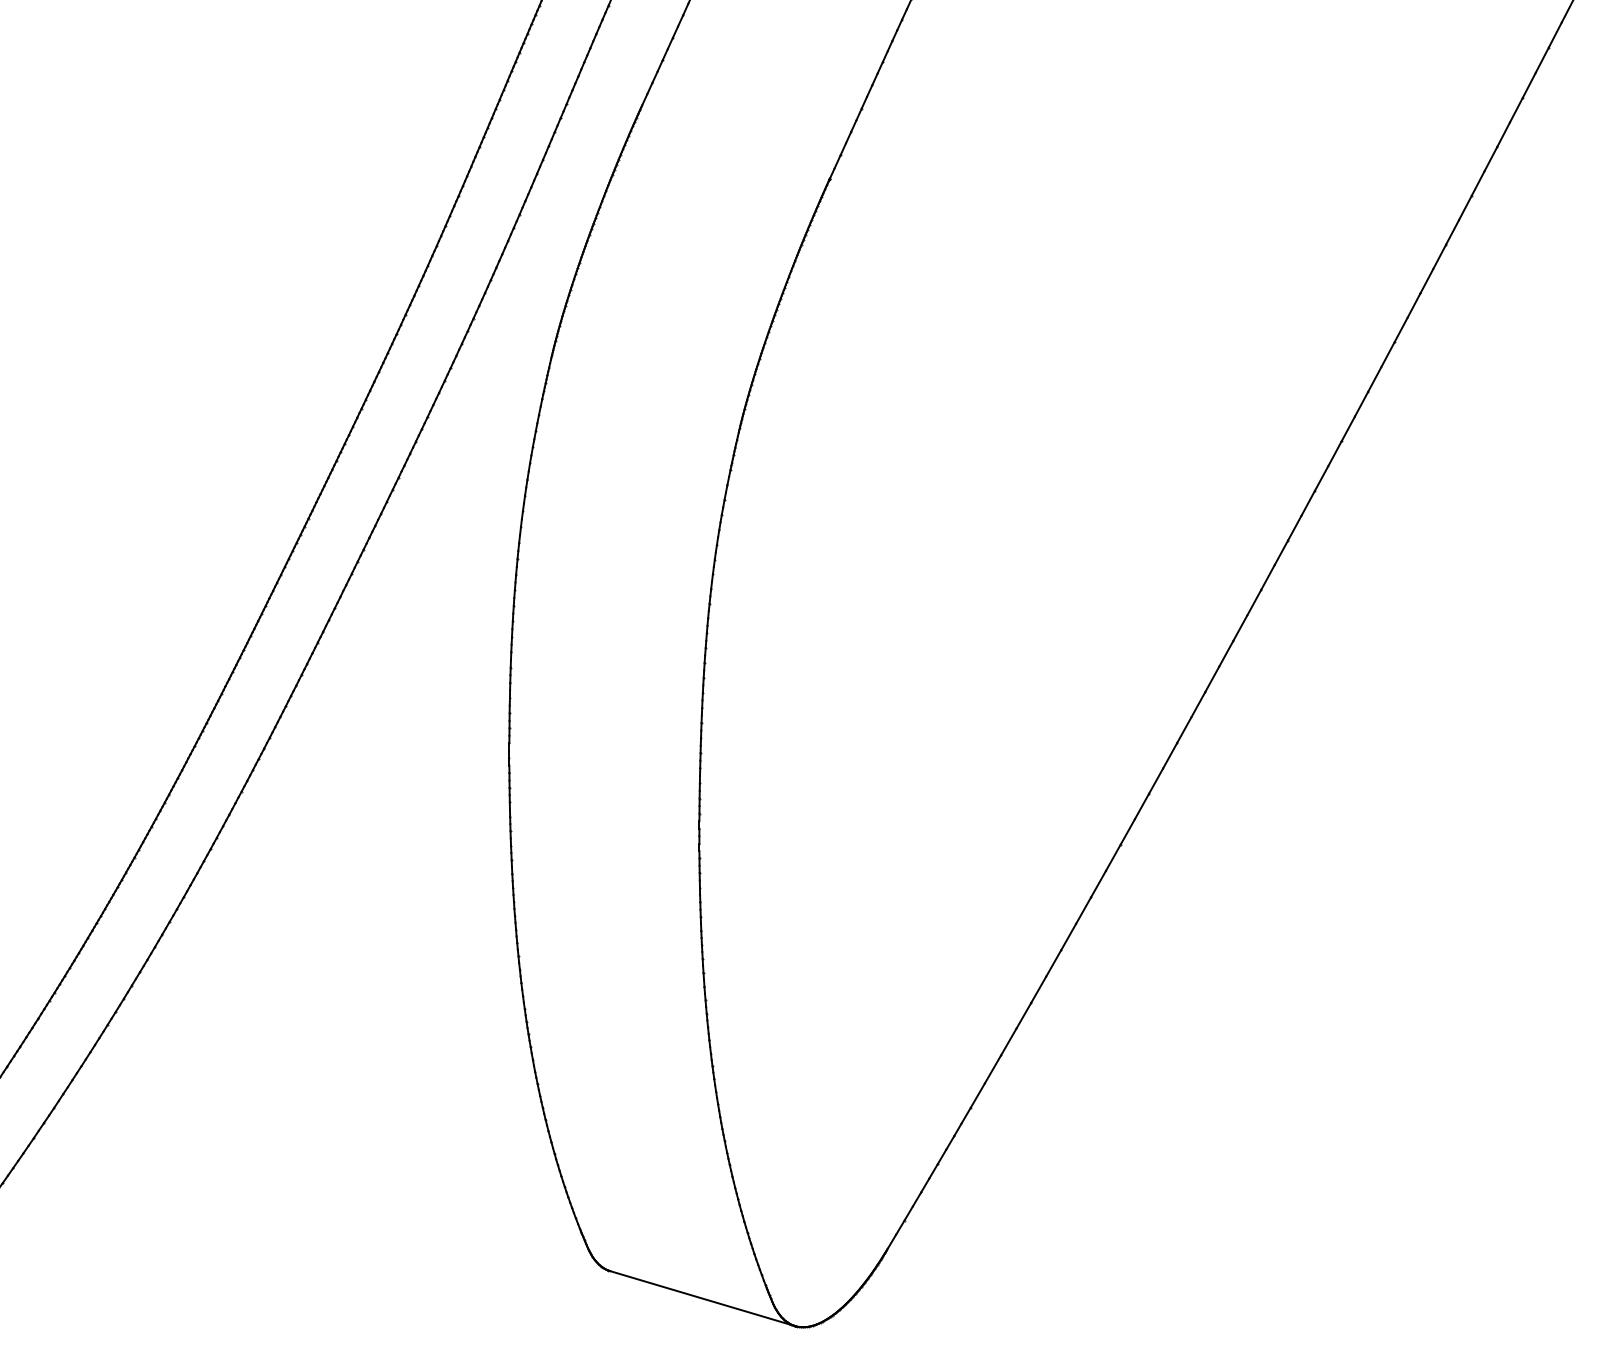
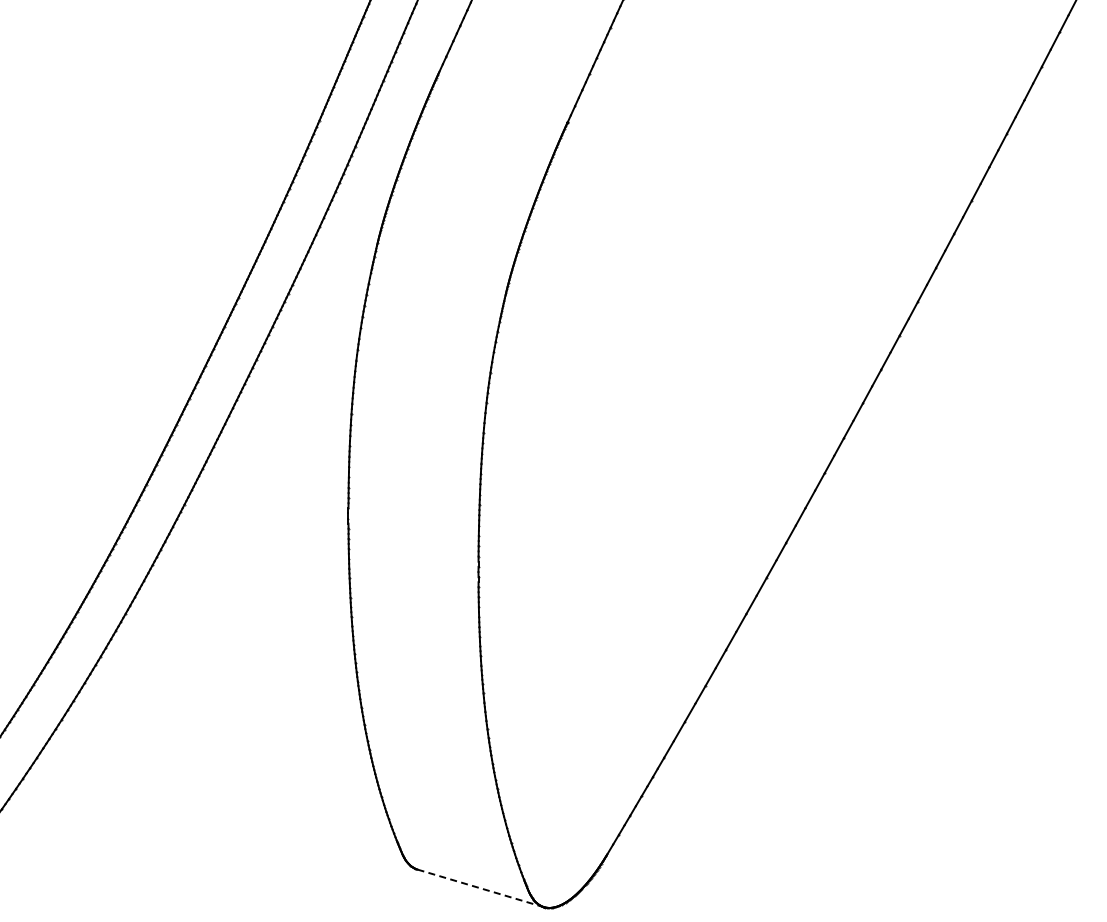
line: (702, 1298) -> (480, 888), solid -> dashed

